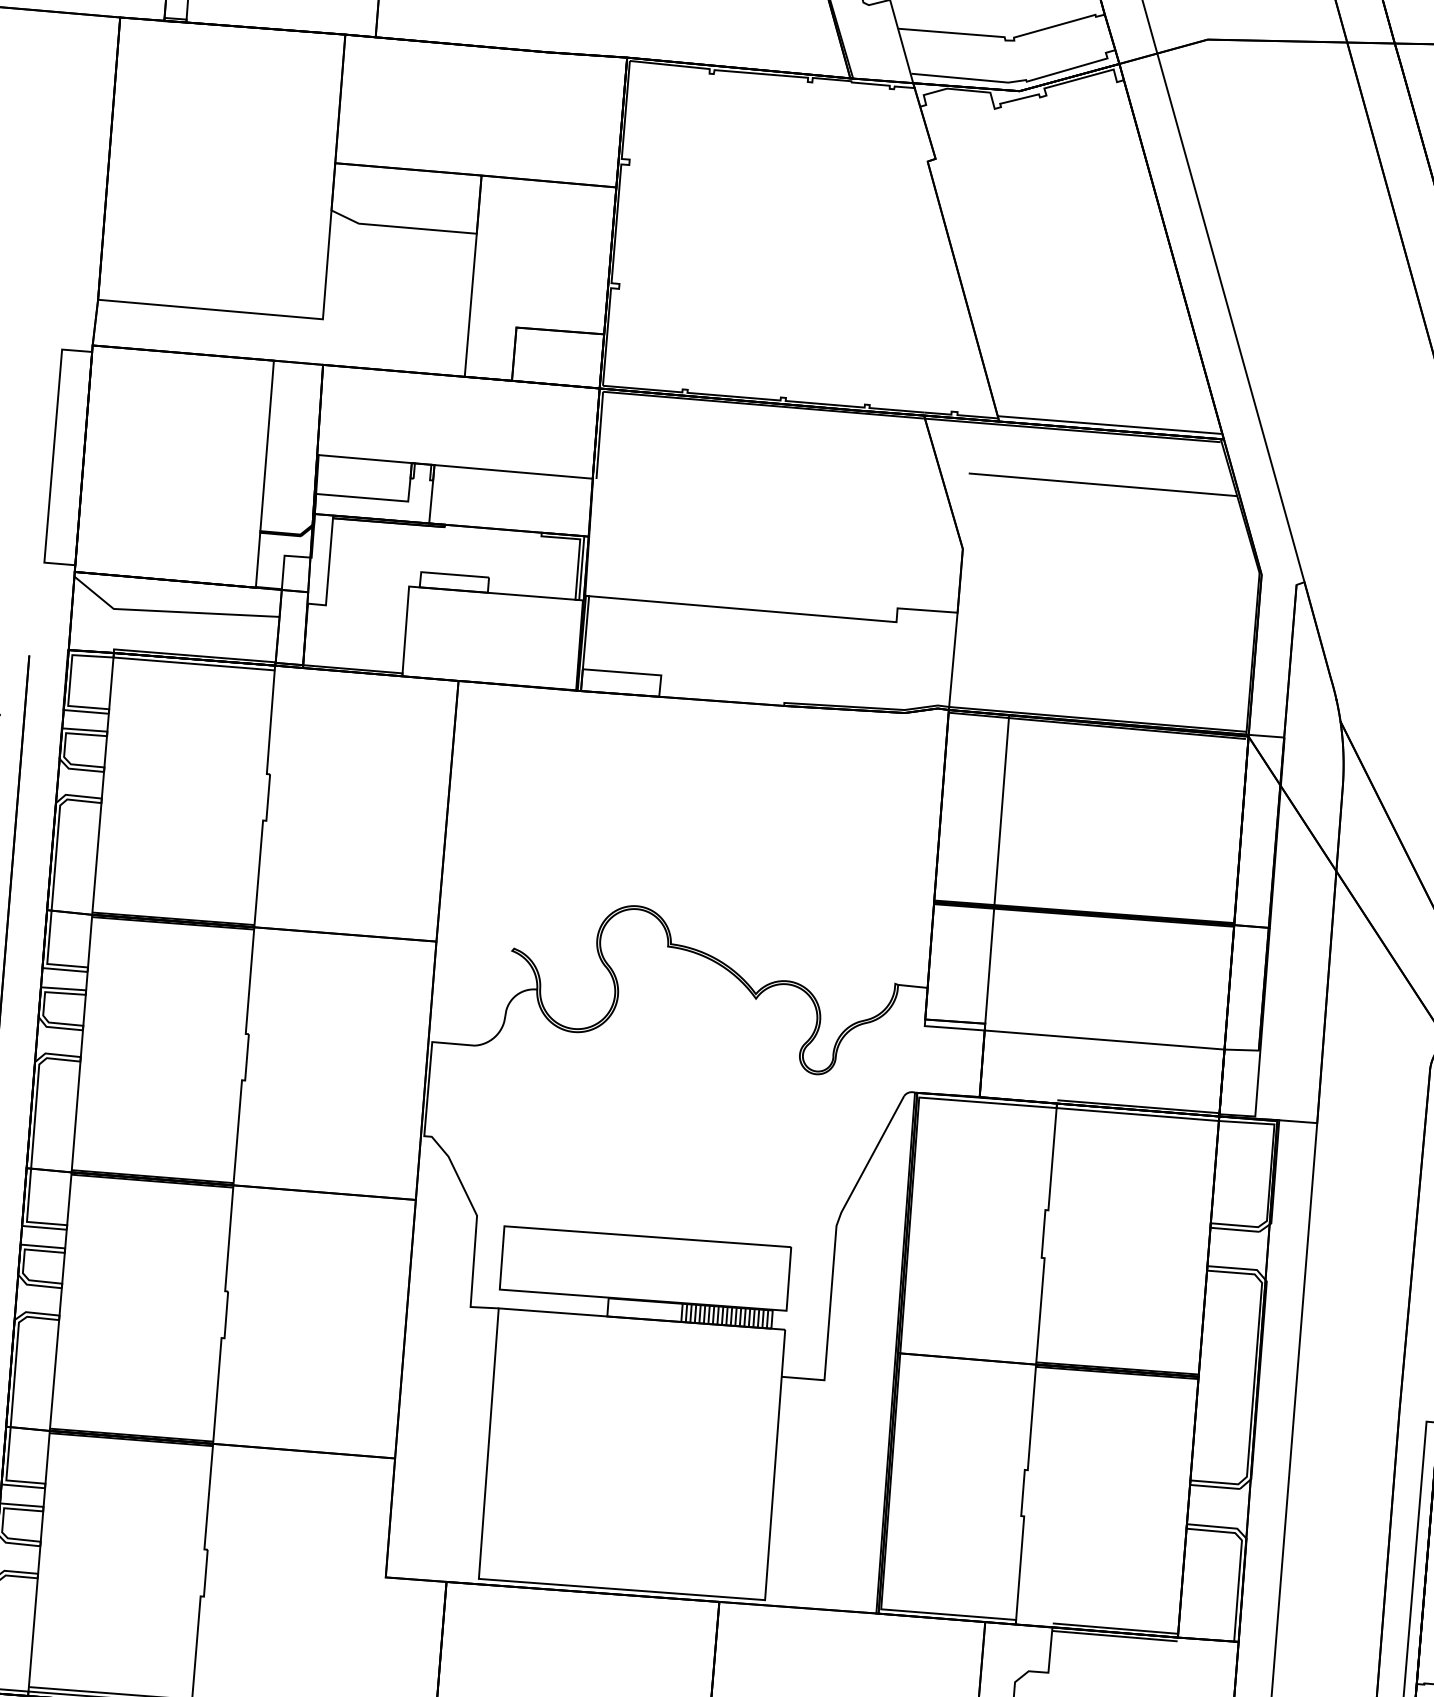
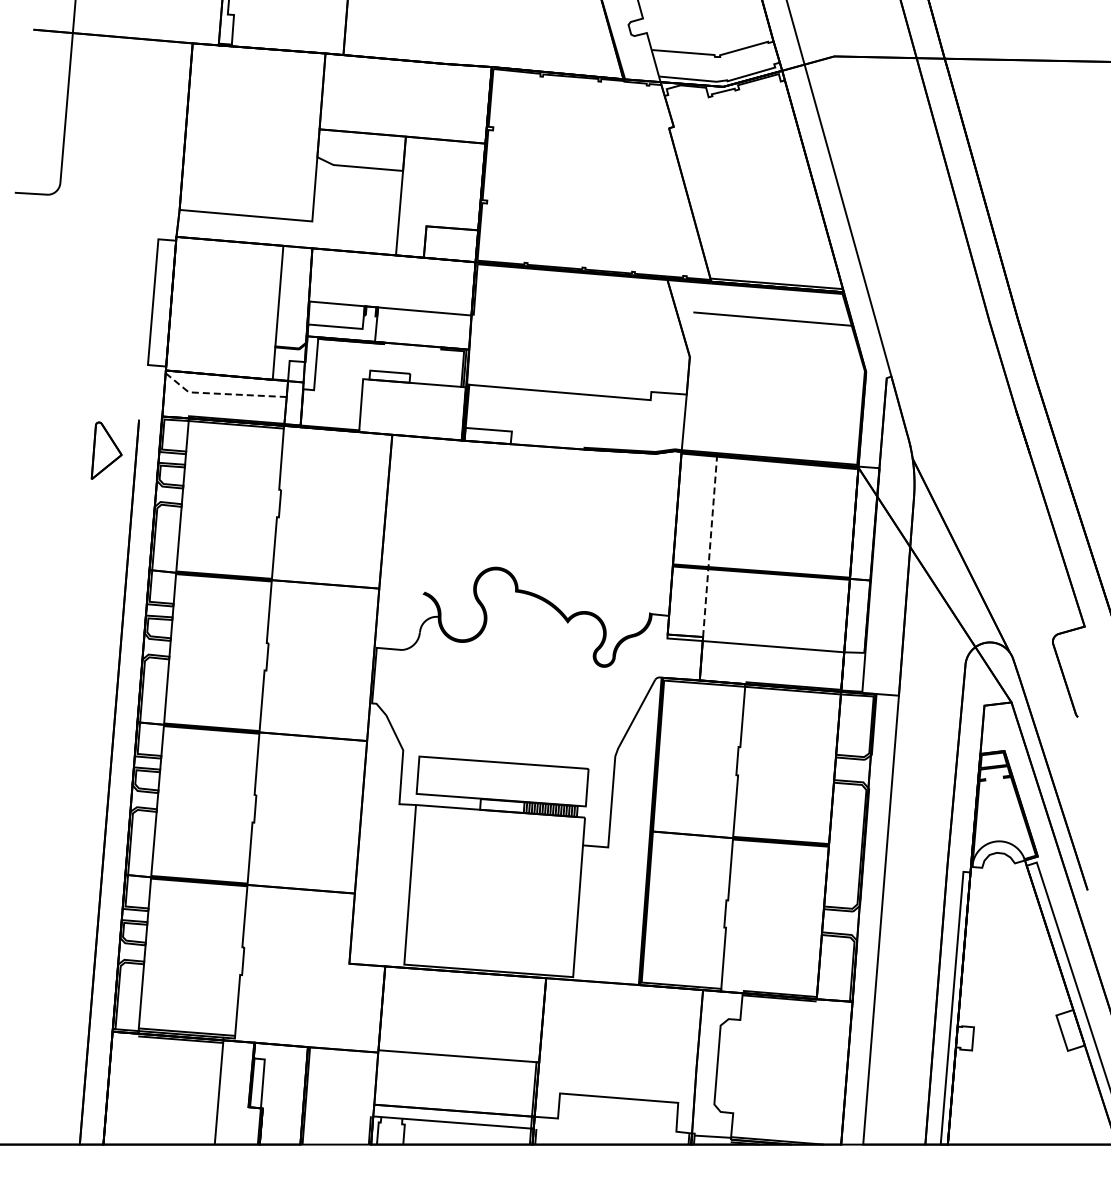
line: (169, 610) -> (221, 393), solid -> dashed
line: (997, 868) -> (710, 545), solid -> dashed

